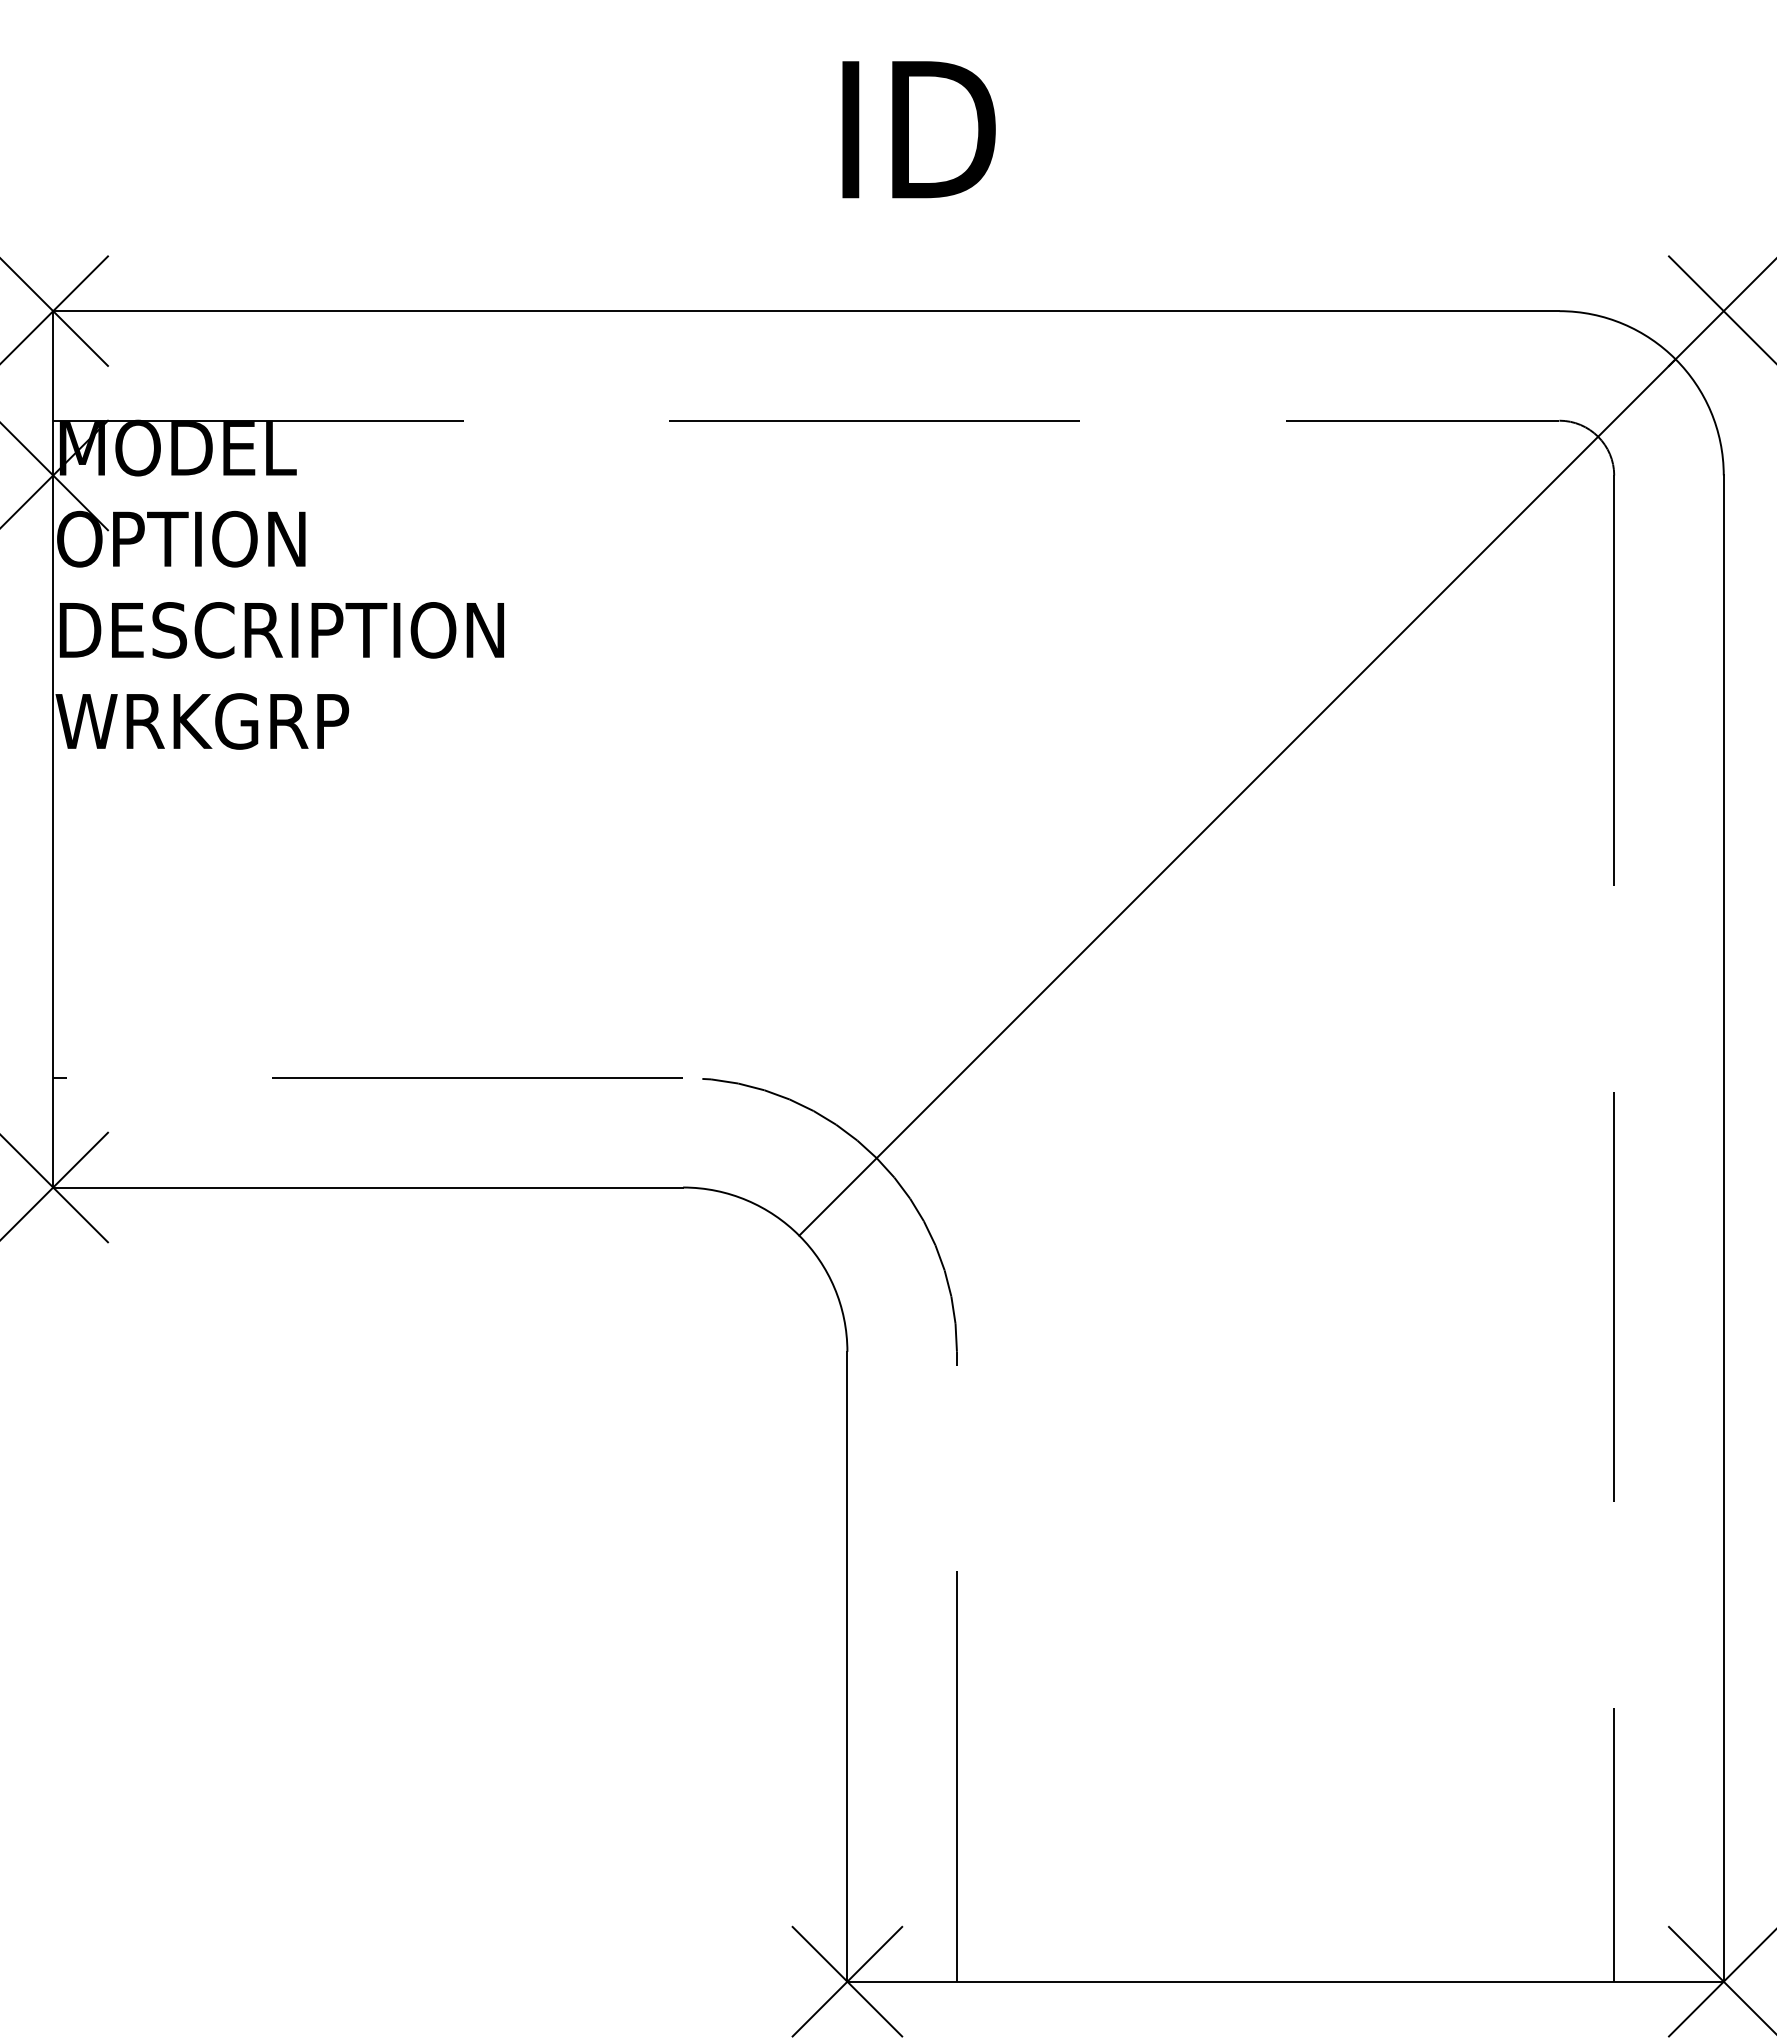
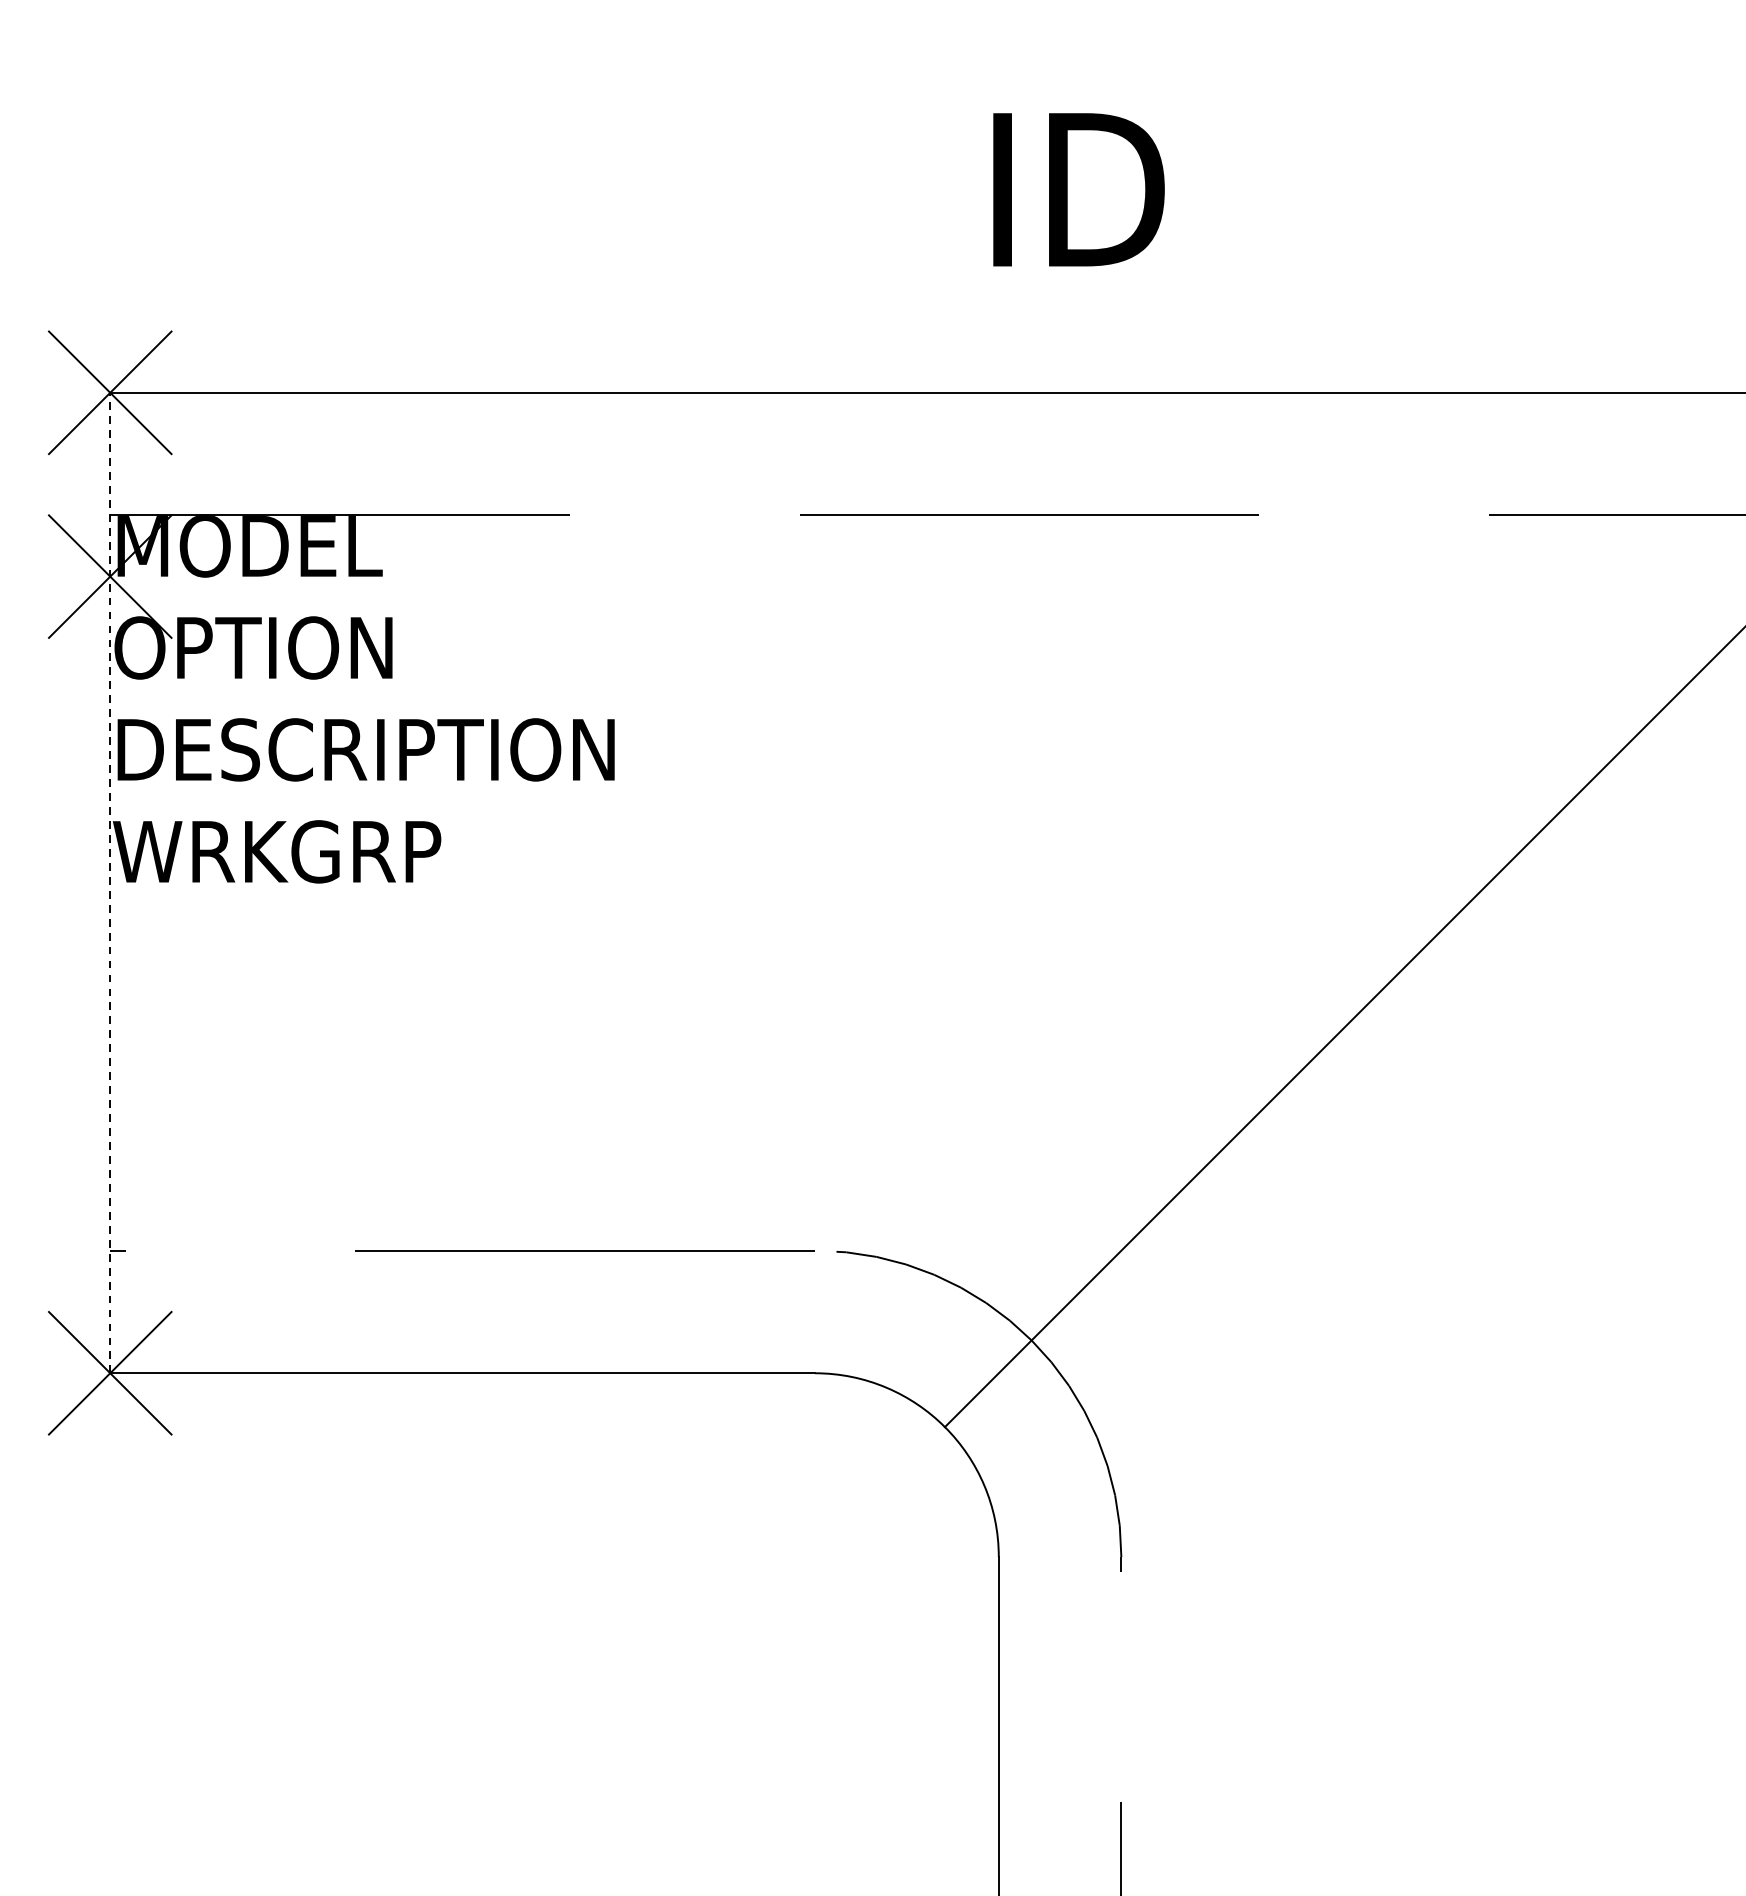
line: (53, 748) -> (110, 882), solid -> dashed

